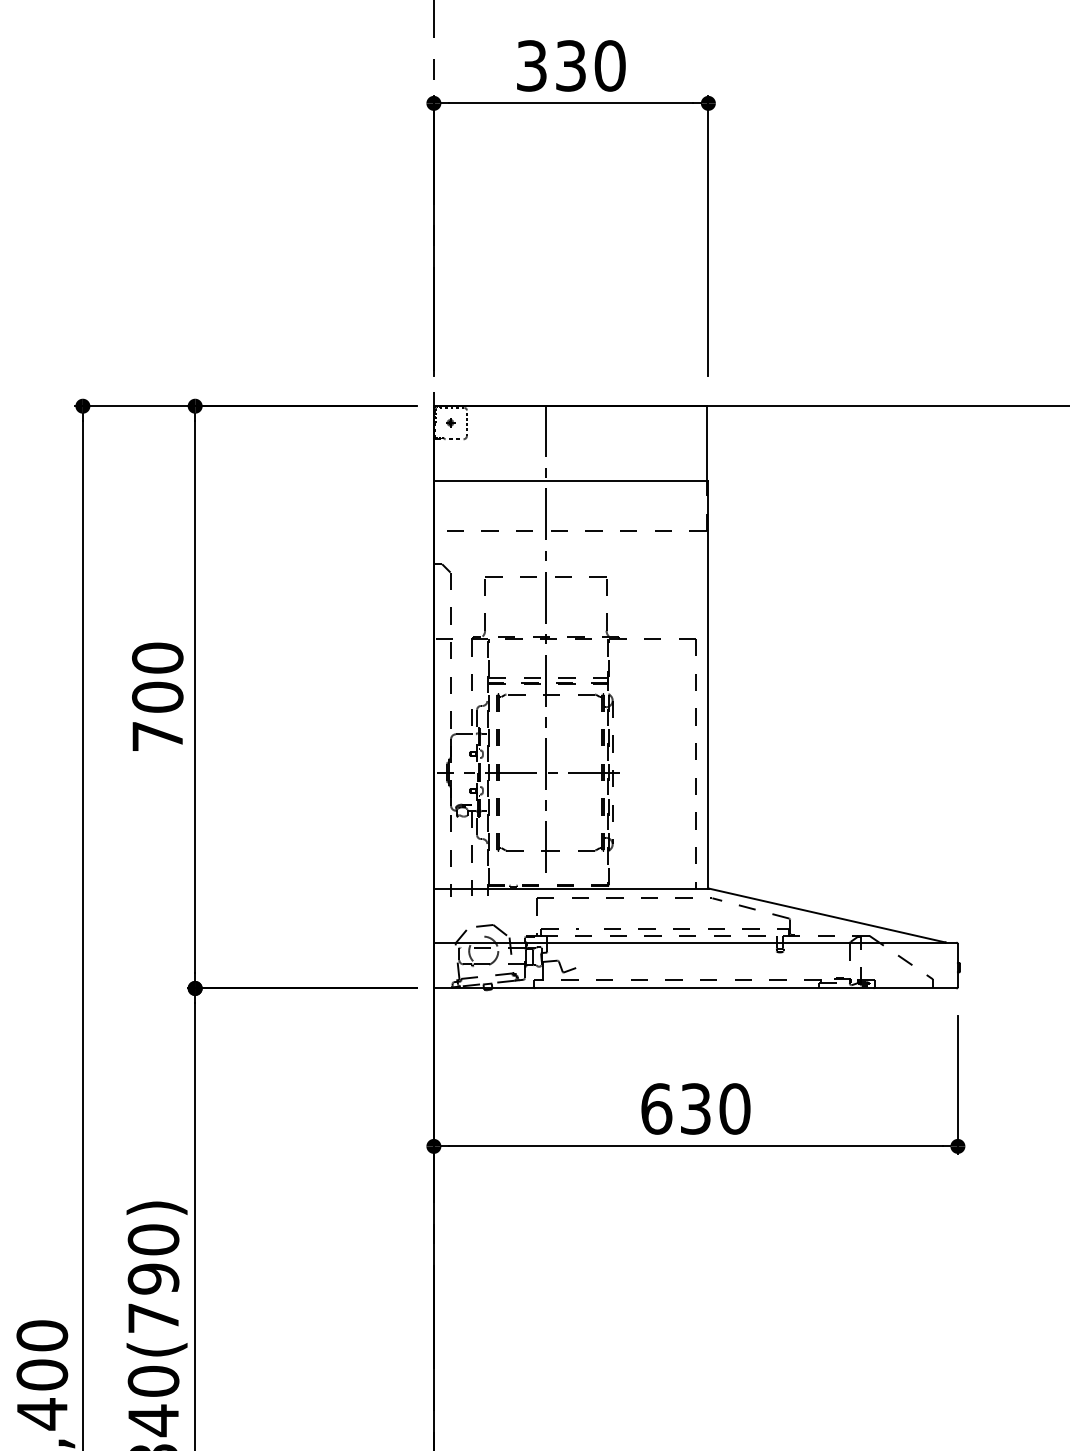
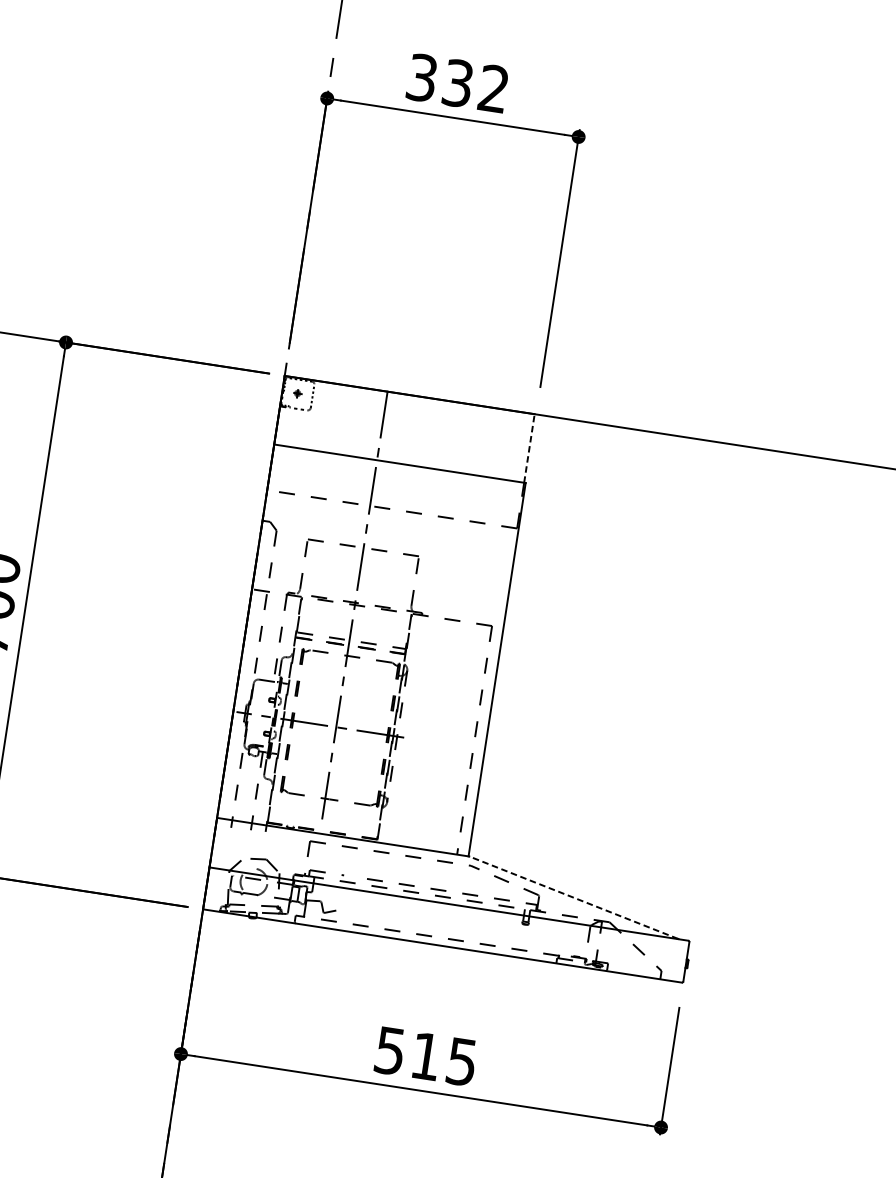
text: (609, 65) -> (493, 88), 330 -> 332
line: (706, 443) -> (529, 448), solid -> dashed
line: (826, 915) -> (573, 897), solid -> dashed
text: (695, 1108) -> (425, 1056), 630 -> 515

